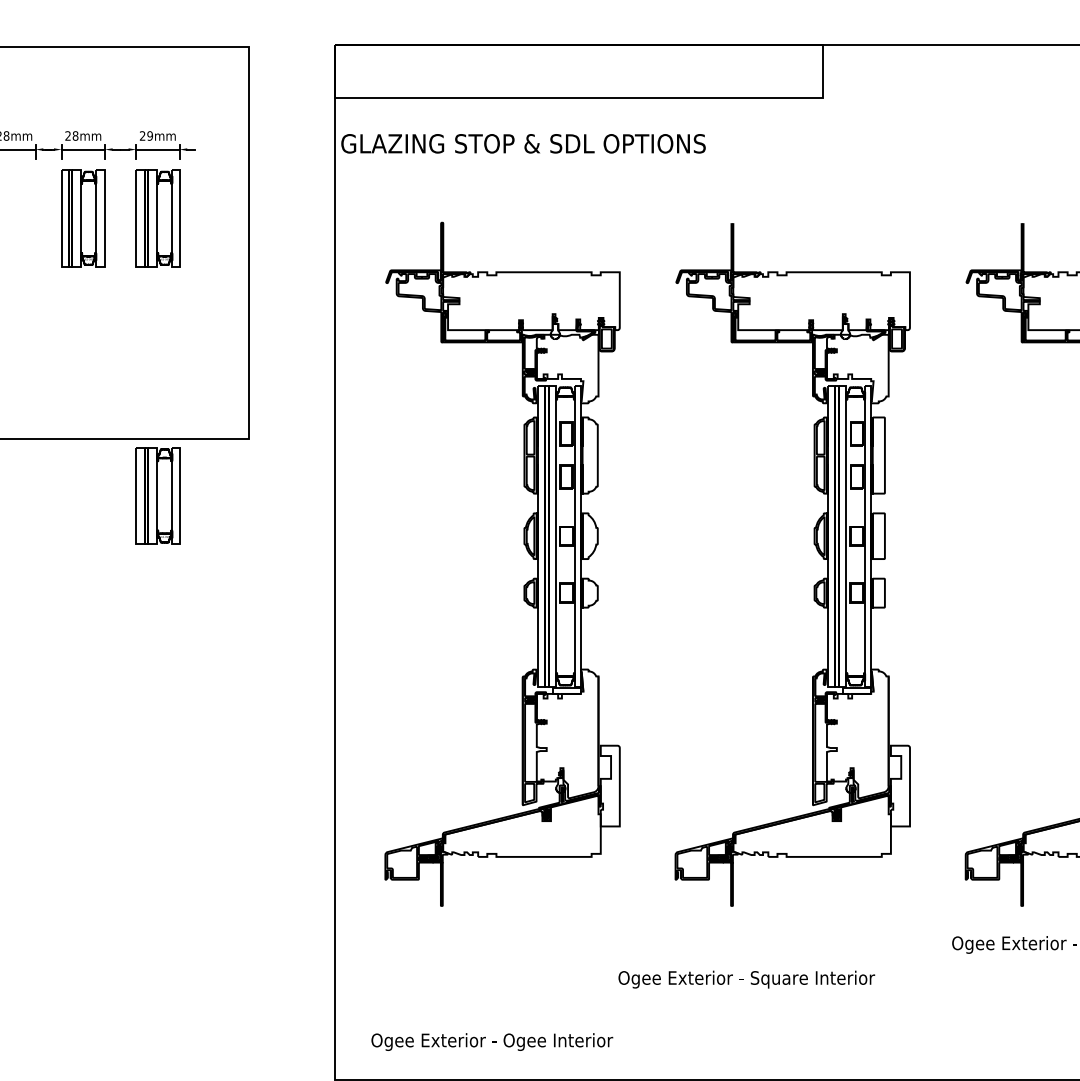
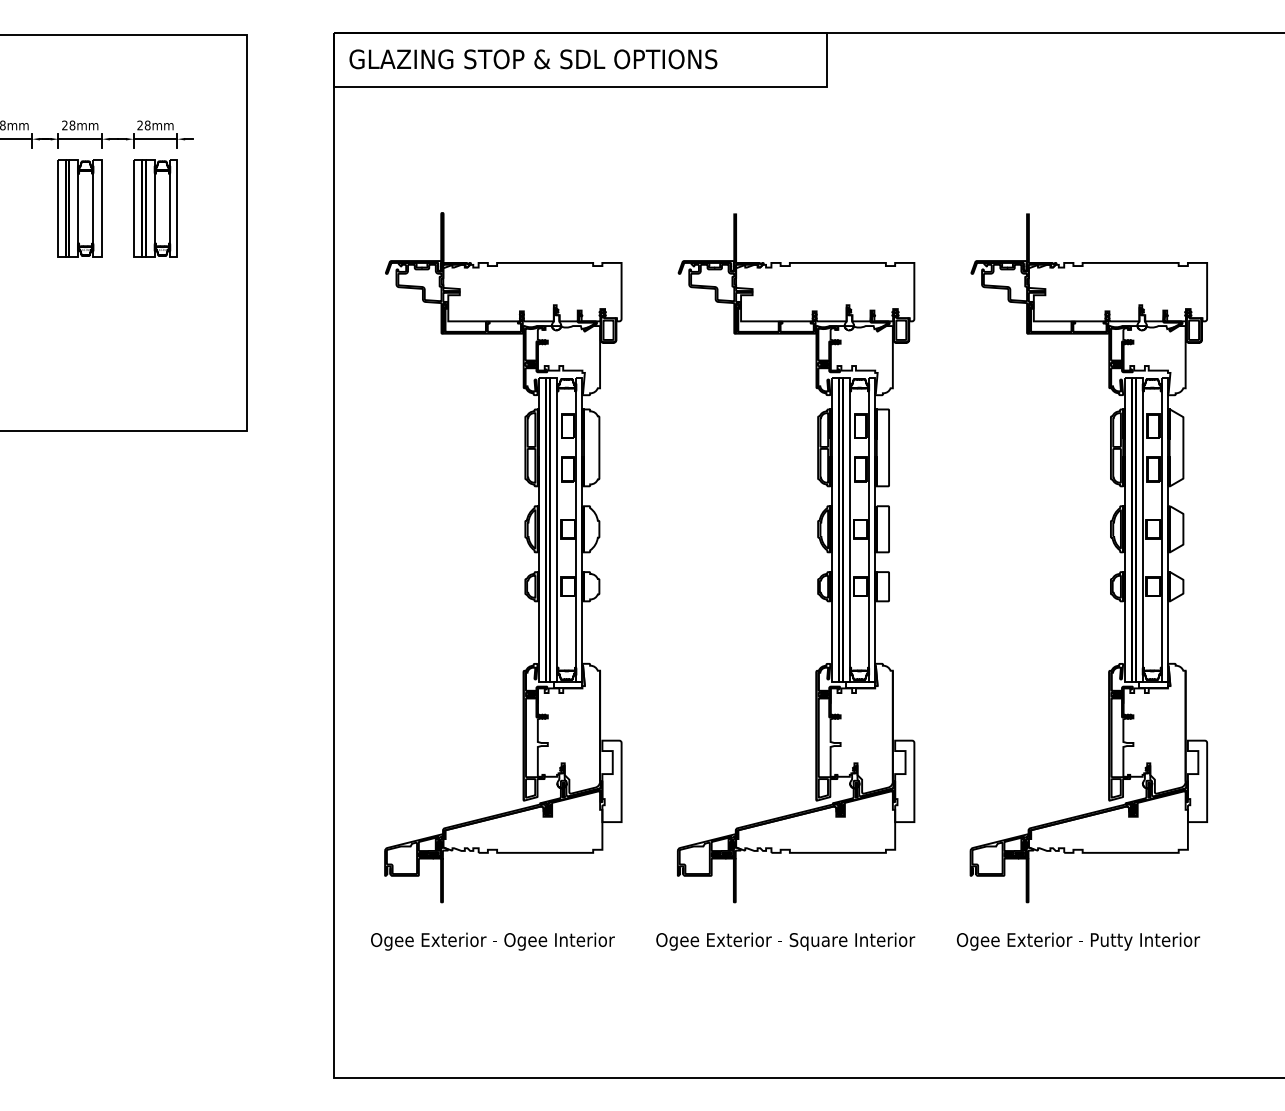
text: (149, 136) -> (147, 125), 29mm -> 28mm
text: (523, 143) -> (533, 59), moved
part: (157, 495) -> (155, 488), removed
text: (746, 979) -> (785, 941), moved
text: (491, 1041) -> (492, 941), moved

